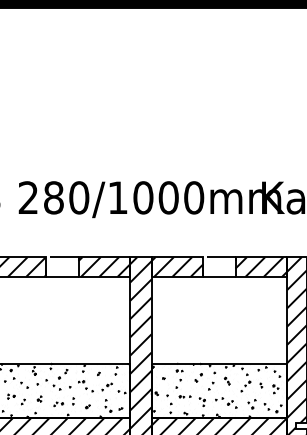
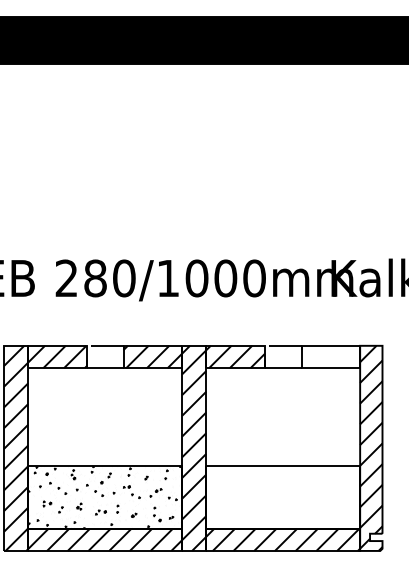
hatch: (261, 266) -> (330, 356), removed
hatch: (219, 391) -> (283, 497), removed

